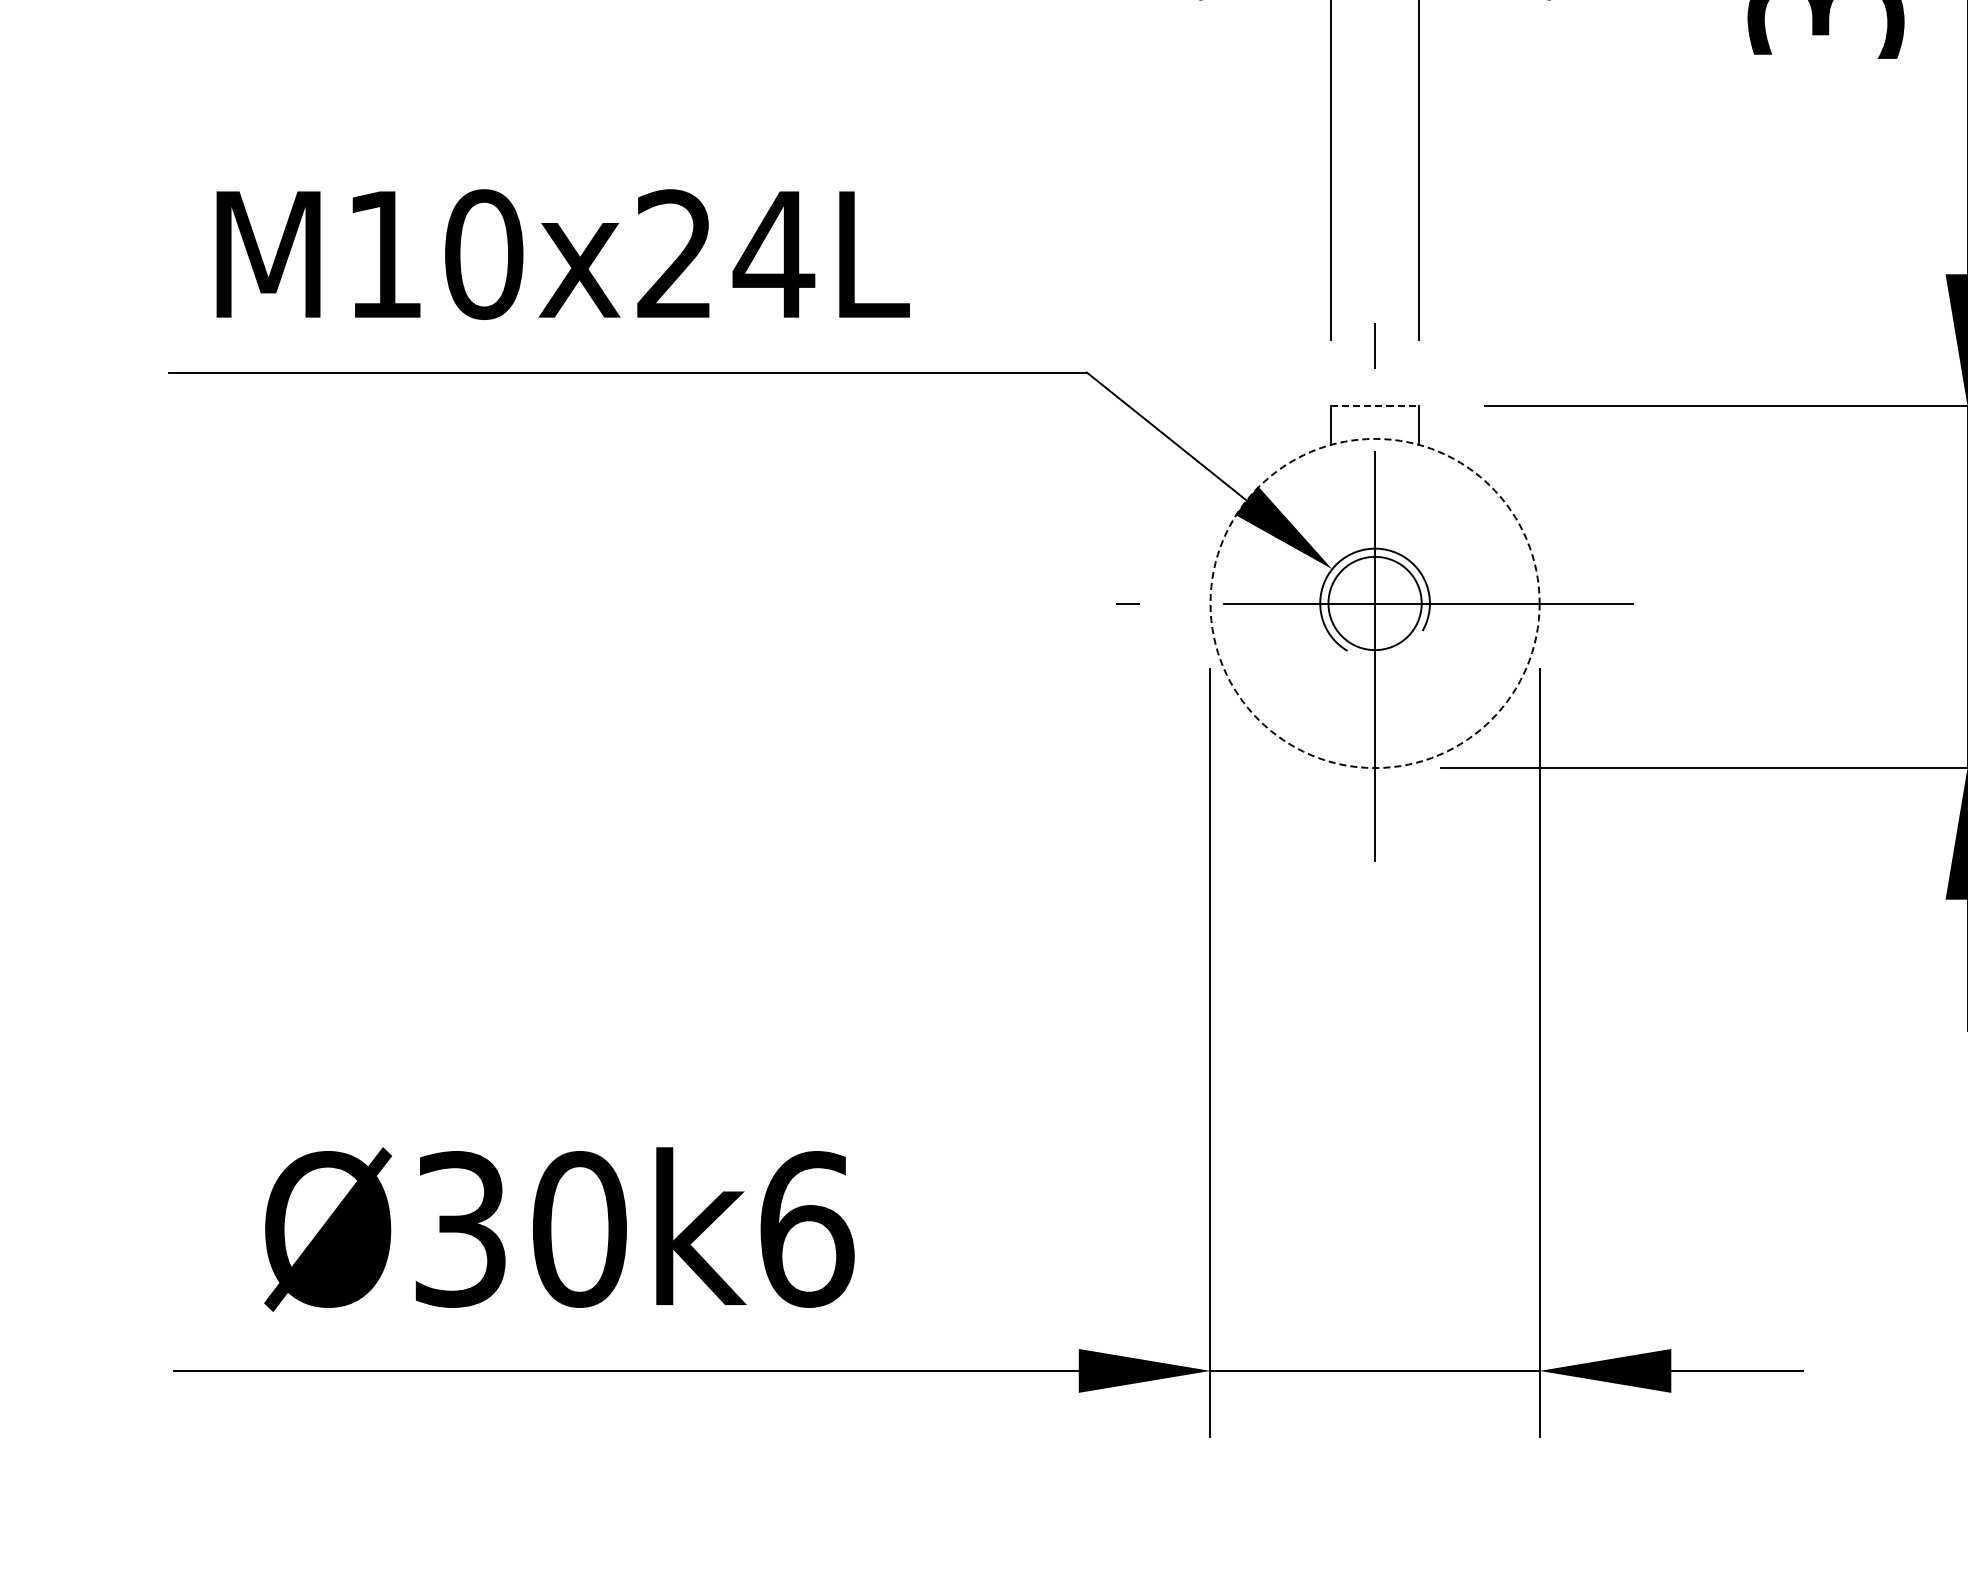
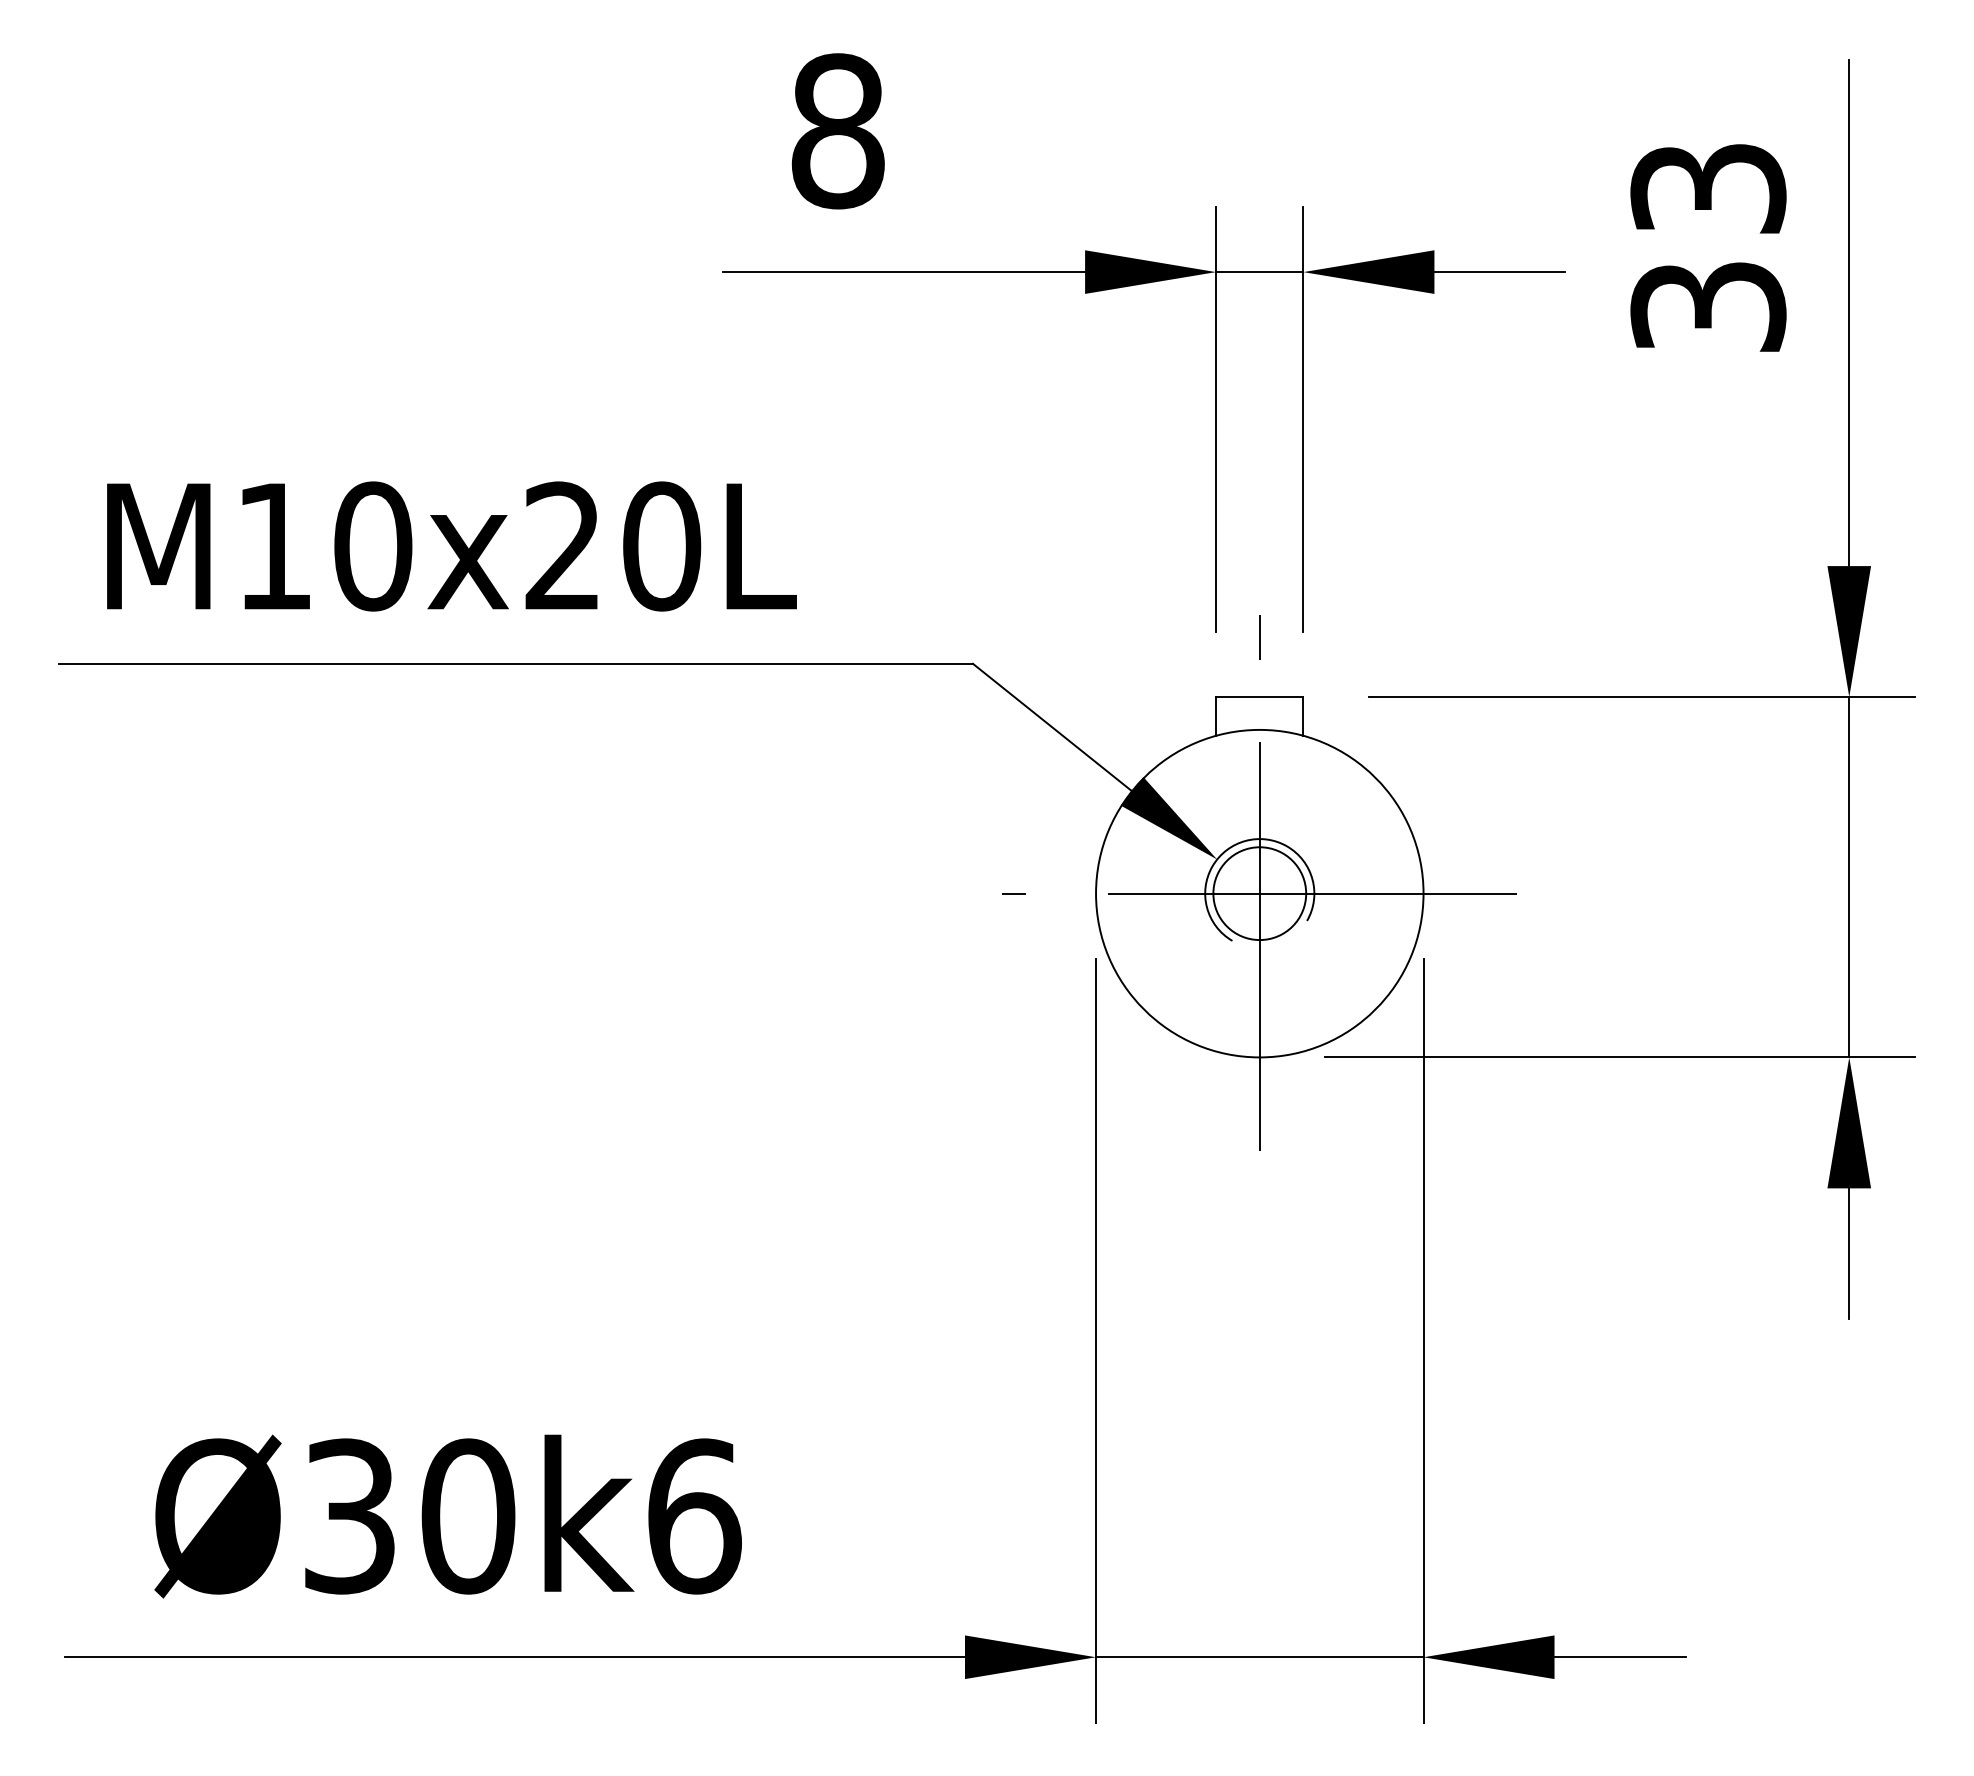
text: (773, 254) -> (661, 546), M10x24L -> M10x20L
line: (1374, 406) -> (1259, 697), dashed -> solid
circle: (1374, 603) -> (1259, 893), dashed -> solid

